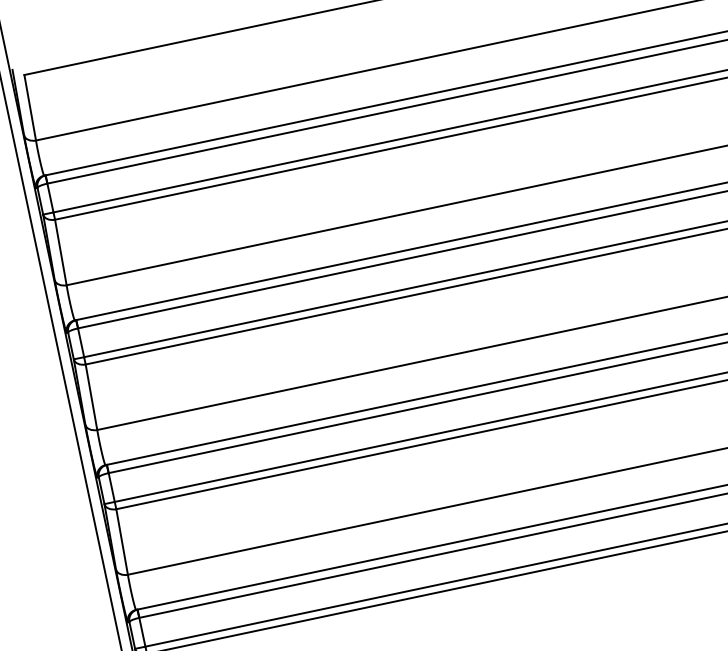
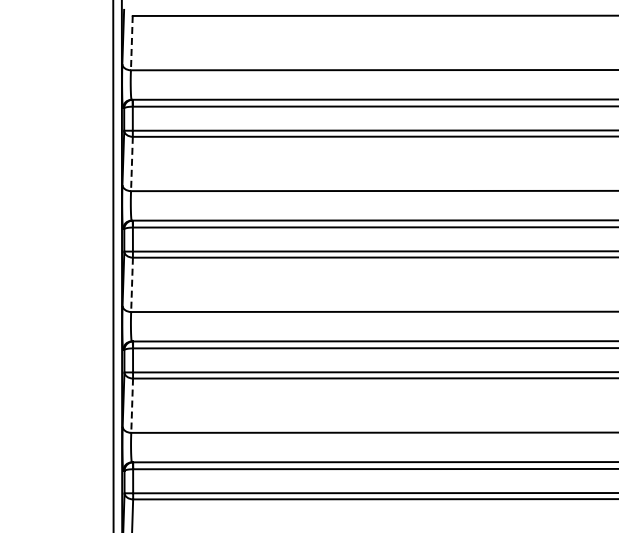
line: (29, 108) -> (131, 43), solid -> dashed
line: (60, 253) -> (131, 164), solid -> dashed
line: (92, 397) -> (132, 285), solid -> dashed
line: (122, 542) -> (132, 406), solid -> dashed

